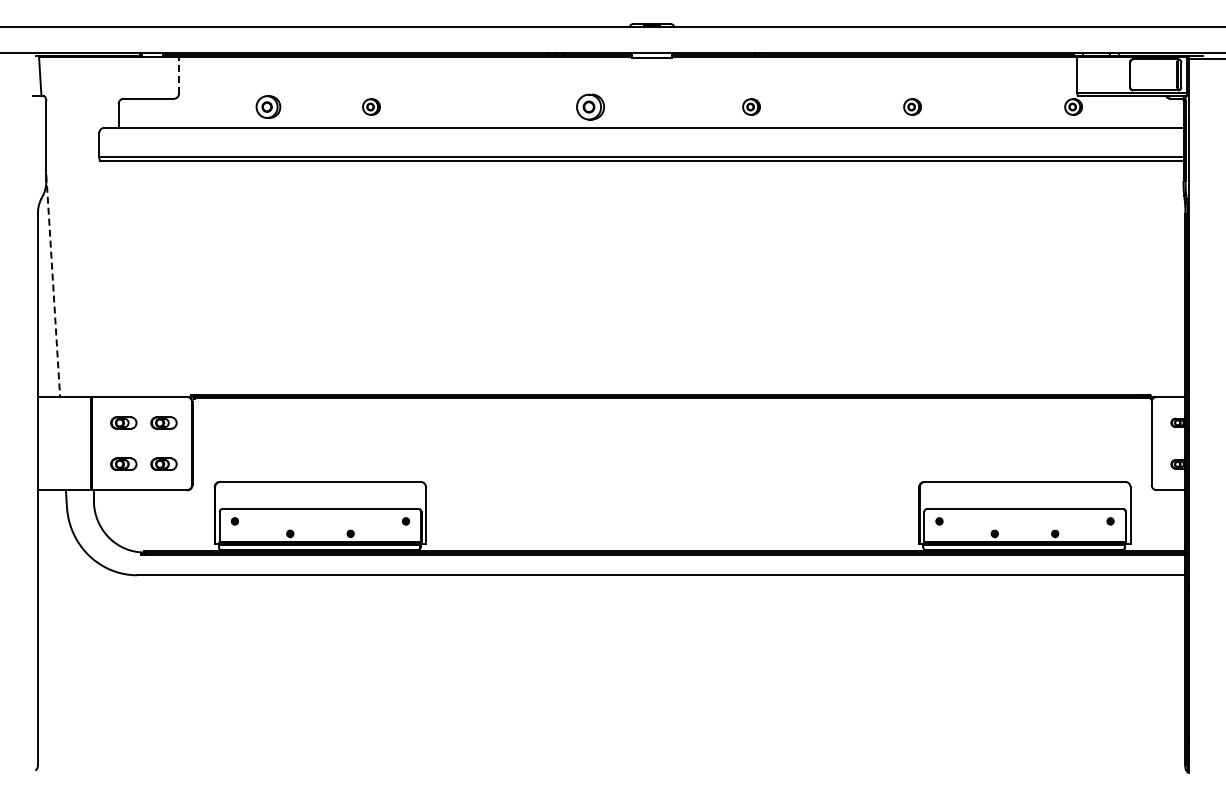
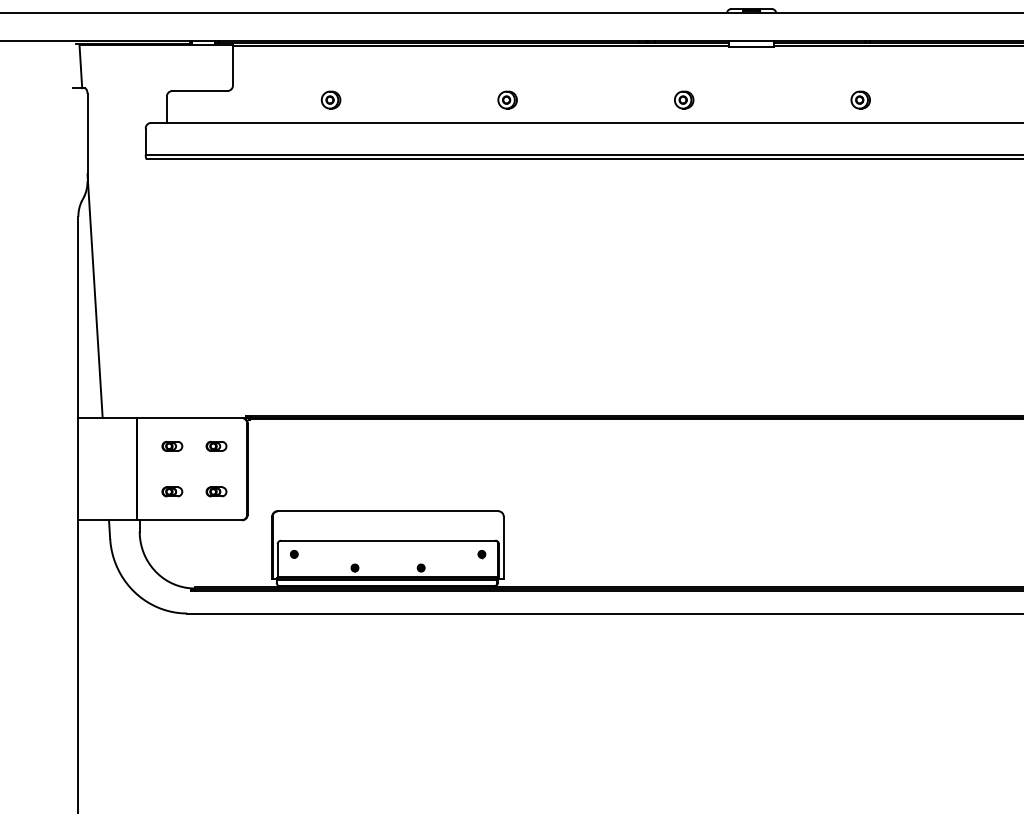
line: (179, 74) -> (233, 64), dashed -> solid
part: (268, 106) -> (331, 99), size x0.71
part: (371, 106) -> (507, 99), moved
part: (590, 106) -> (684, 99), size x0.62
line: (53, 286) -> (95, 296), dashed -> solid
part: (123, 422) -> (172, 445), size x0.71
part: (163, 422) -> (215, 445), size x0.71
part: (123, 464) -> (172, 492), size x0.71
part: (163, 464) -> (215, 492), size x0.71

